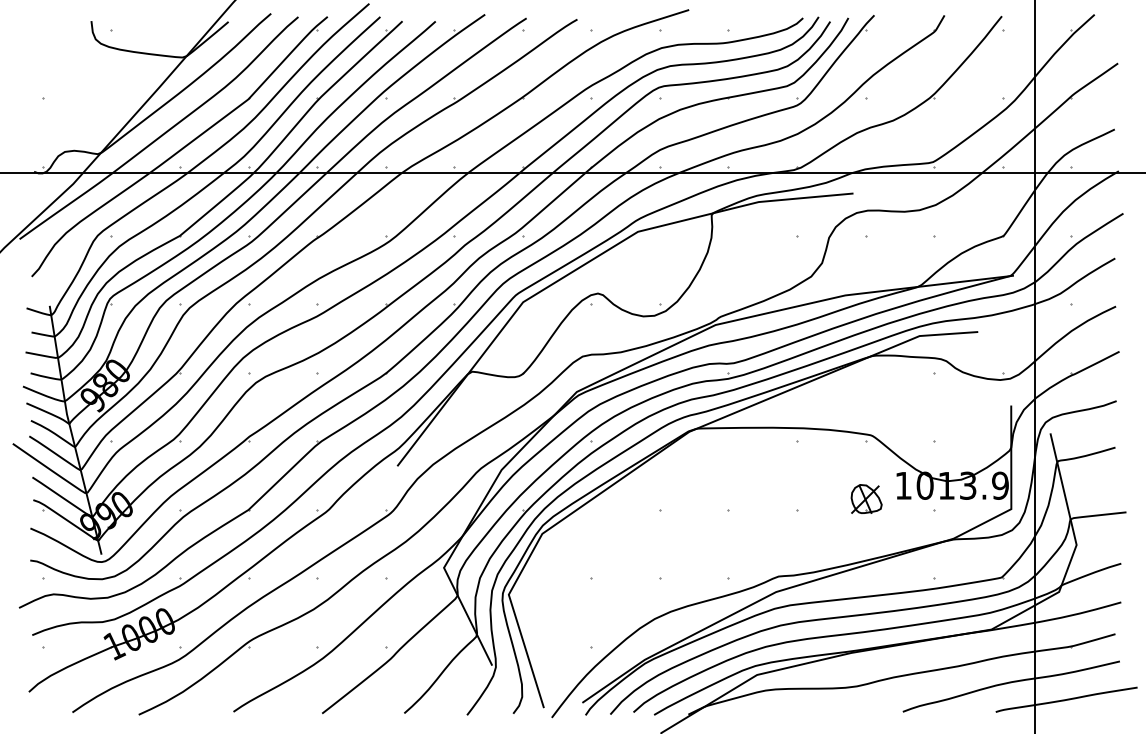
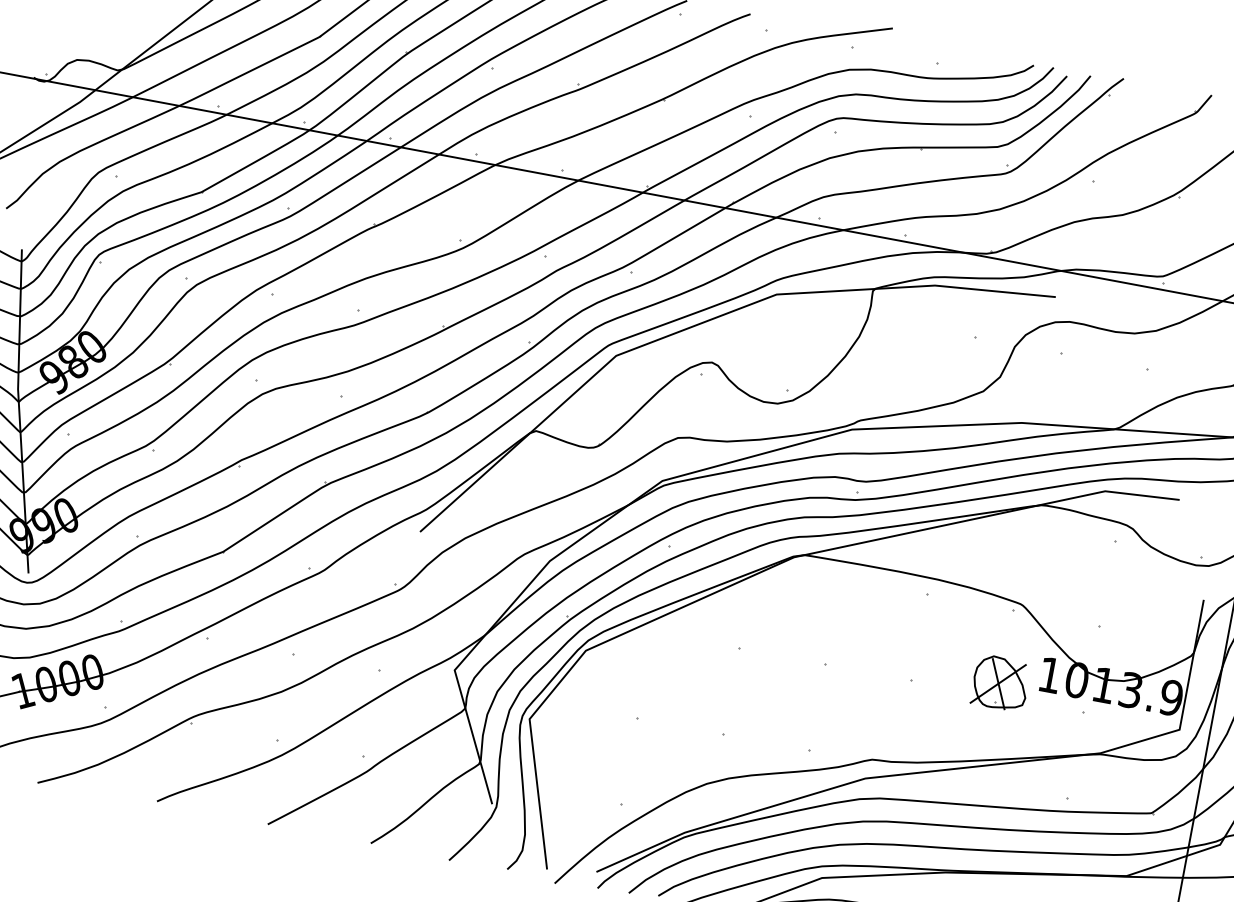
part: (866, 498) -> (1000, 682), size x1.4

